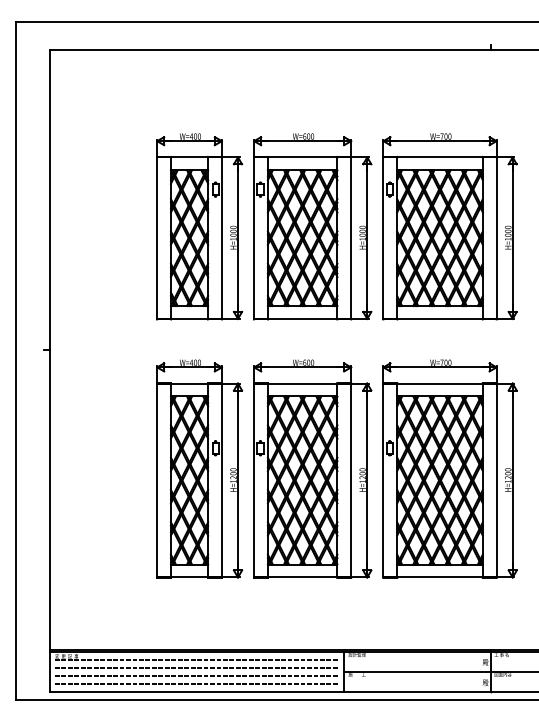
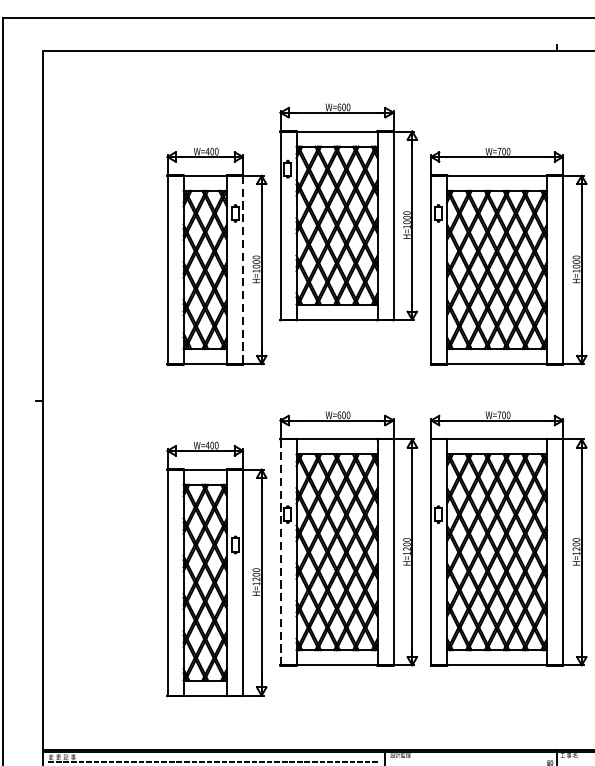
part: (312, 226) -> (348, 212), moved
line: (221, 238) -> (242, 270), solid -> dashed
part: (199, 468) -> (216, 568), moved
line: (254, 480) -> (280, 552), solid -> dashed

